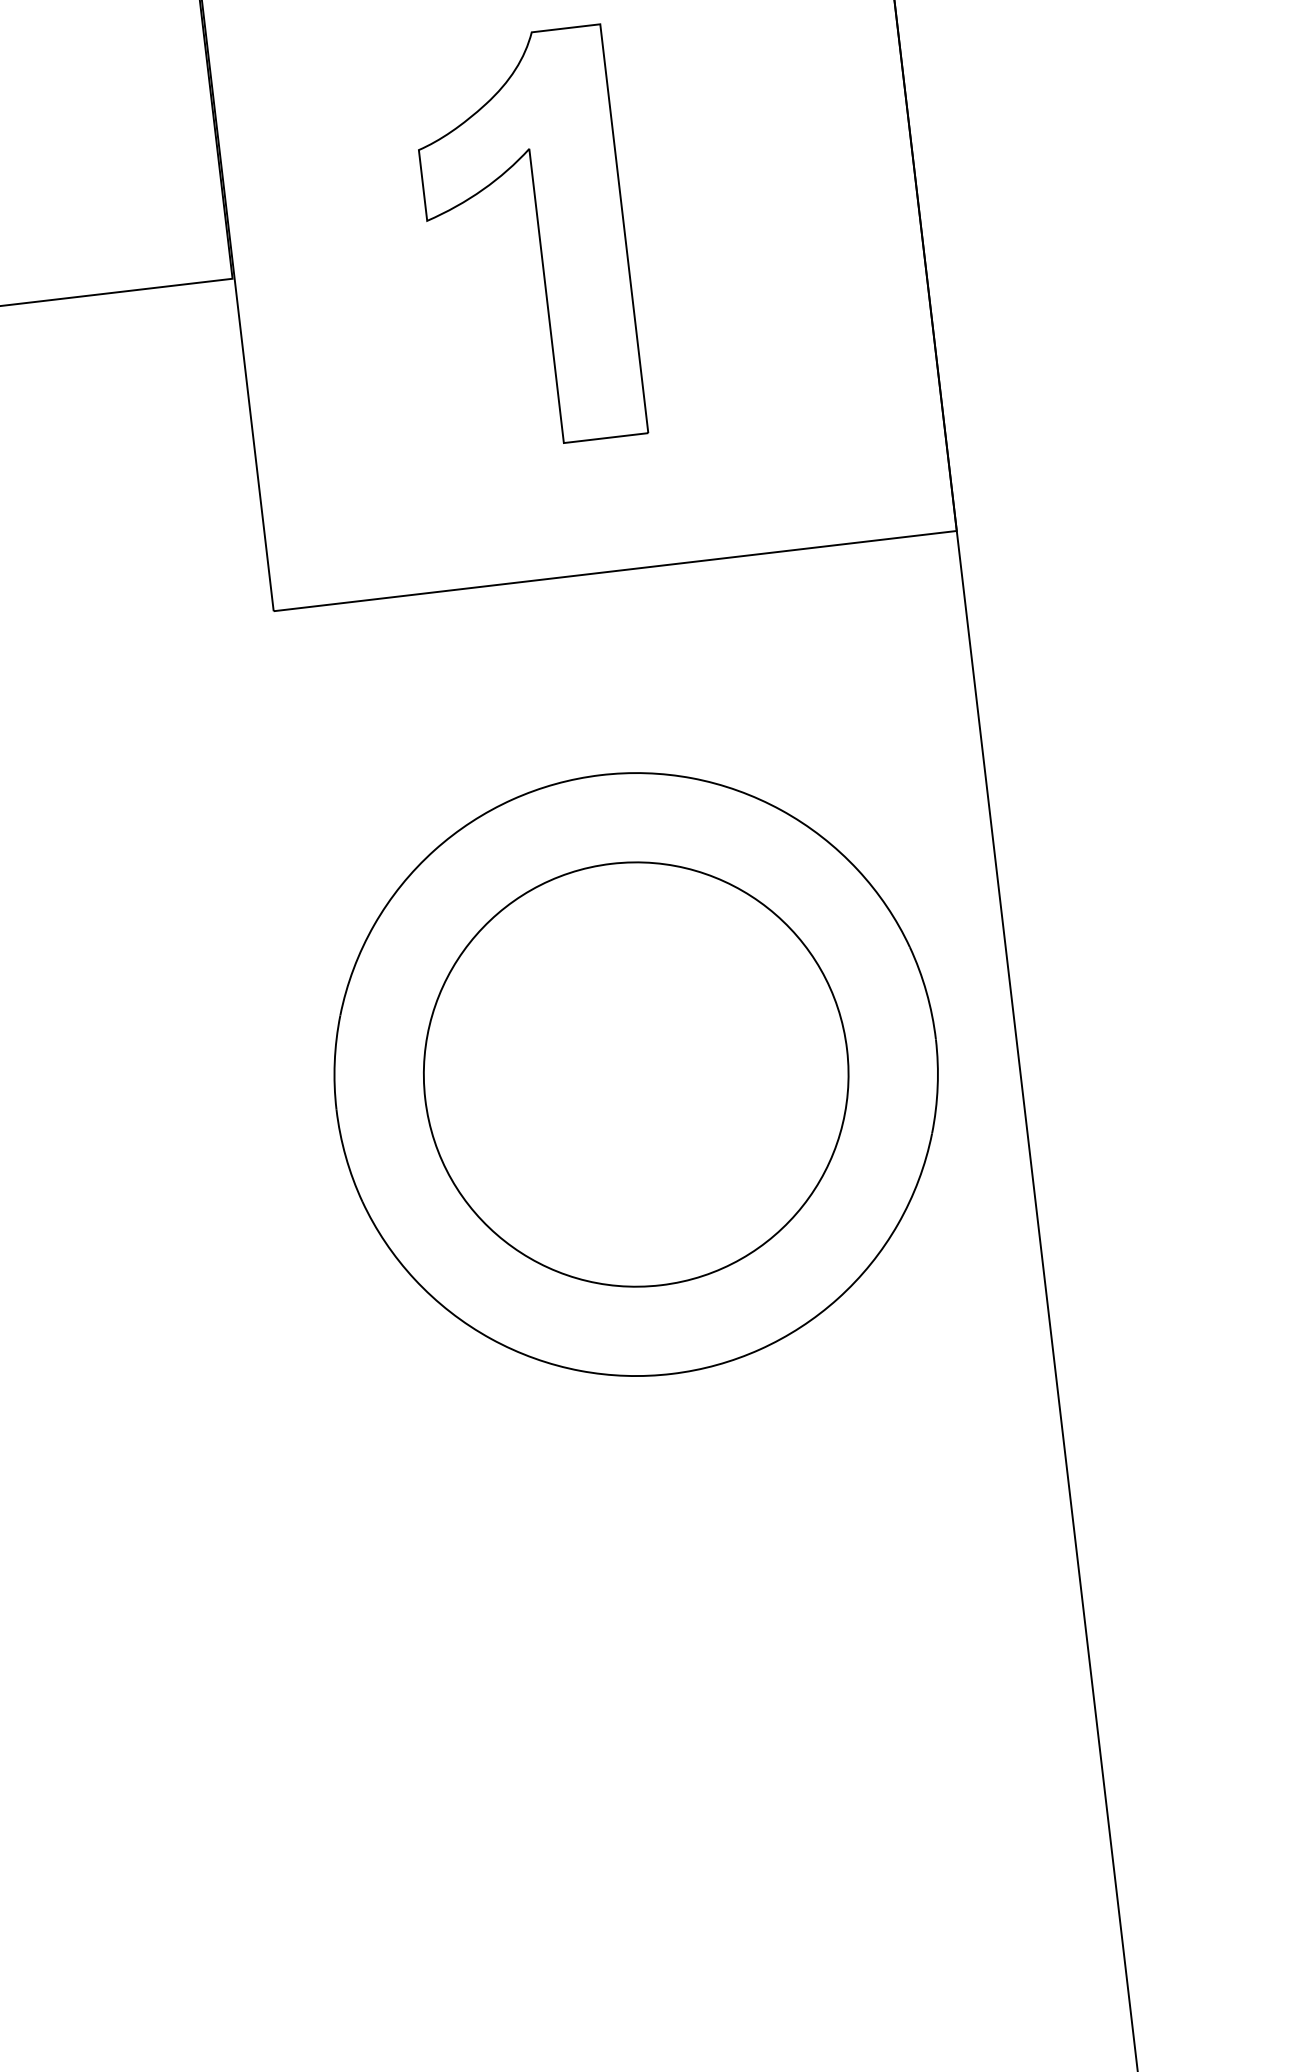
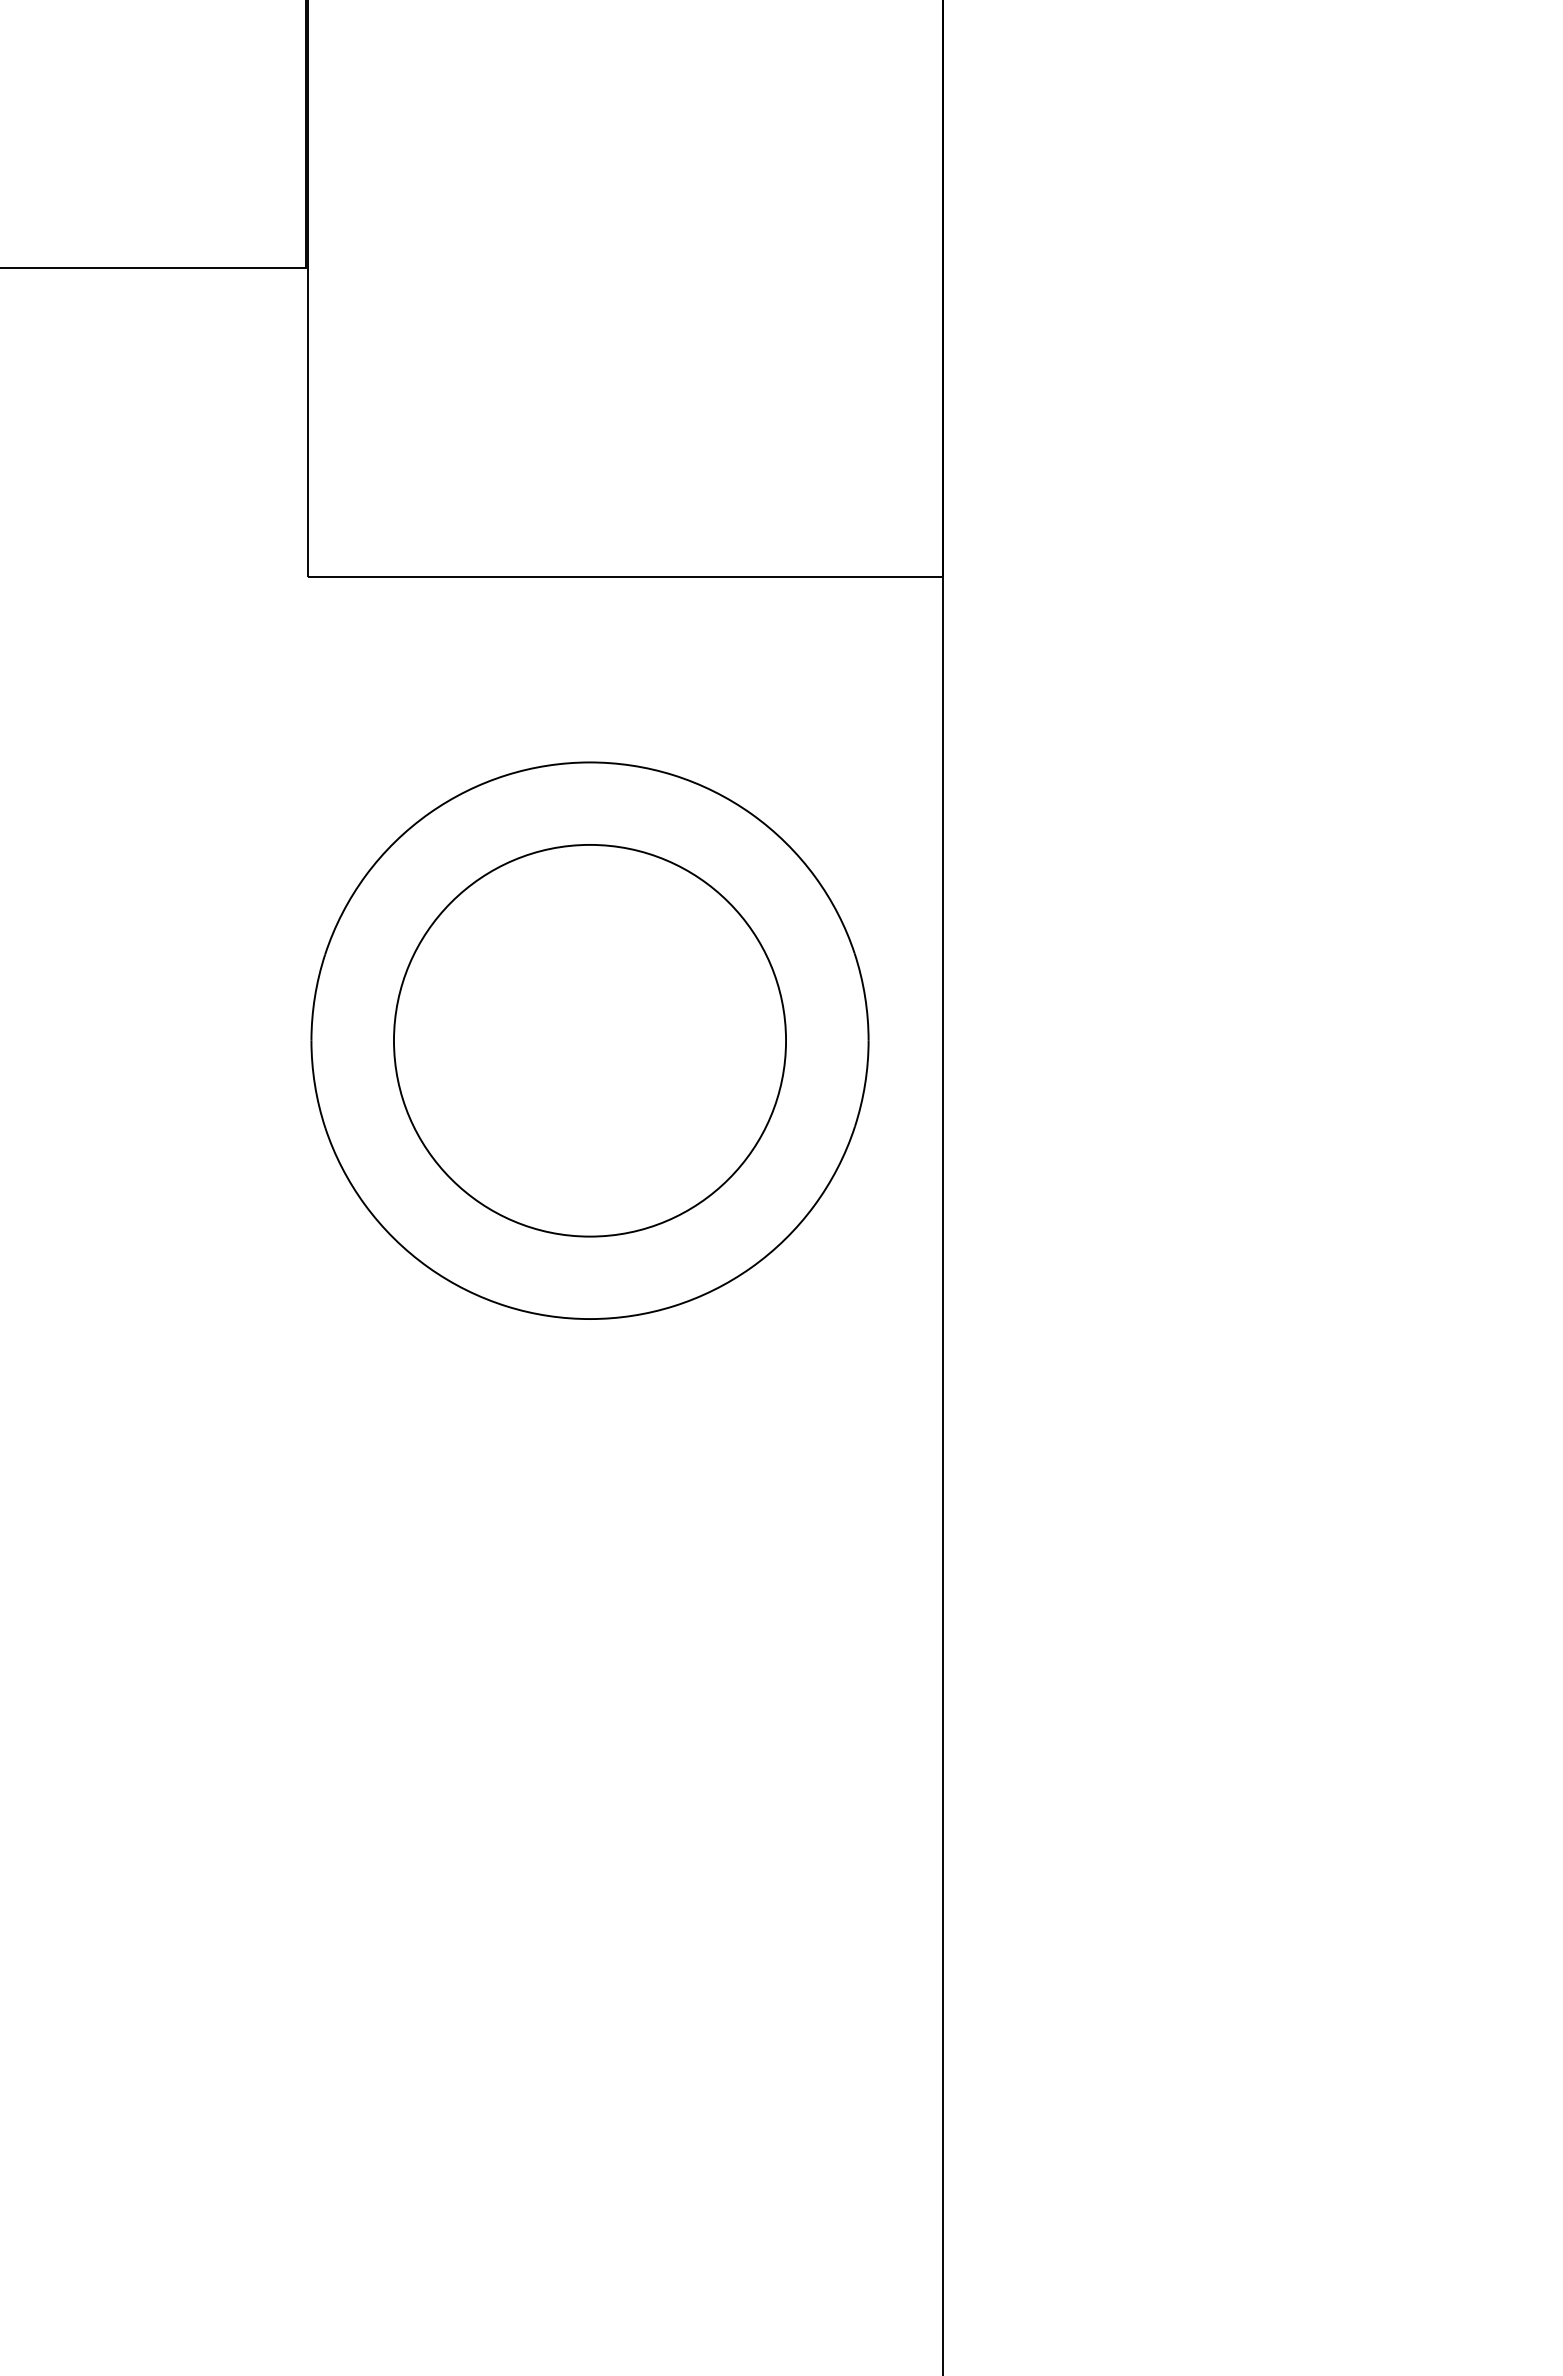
part: (538, 238) -> (590, 263), removed

